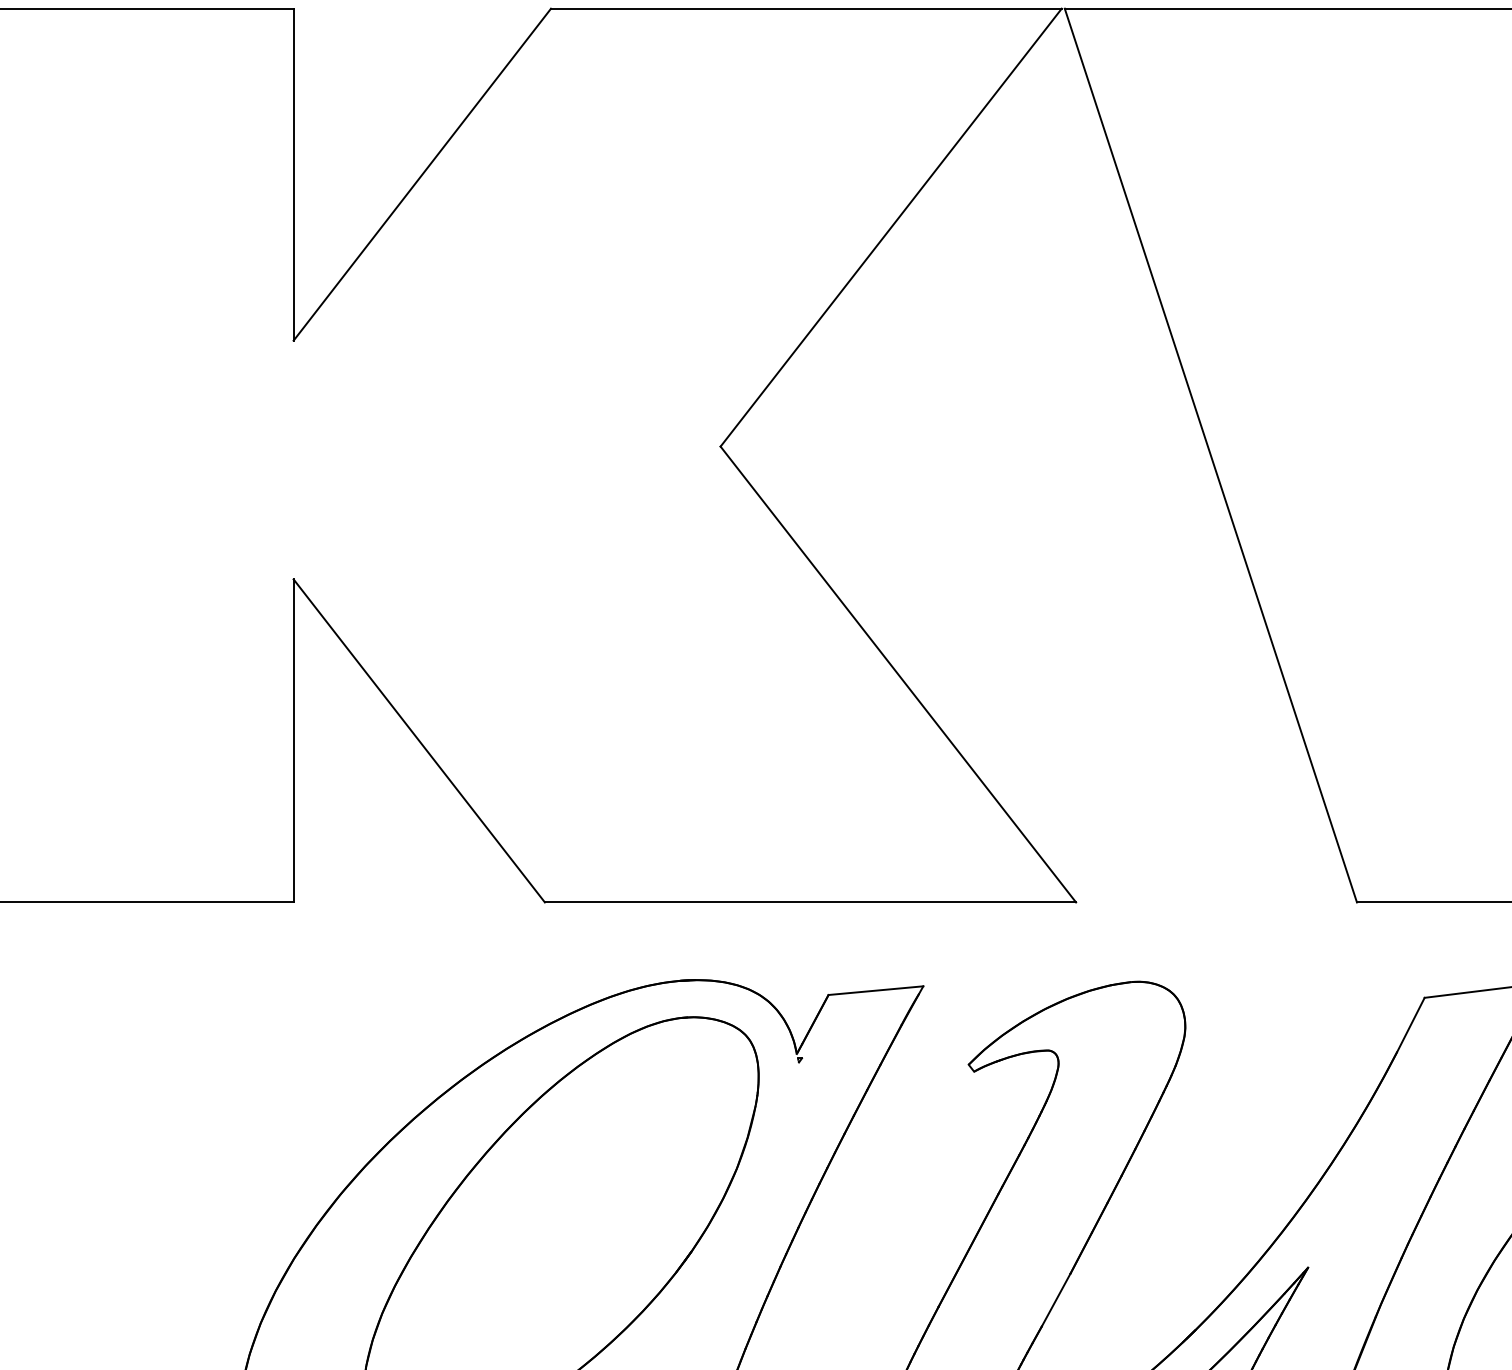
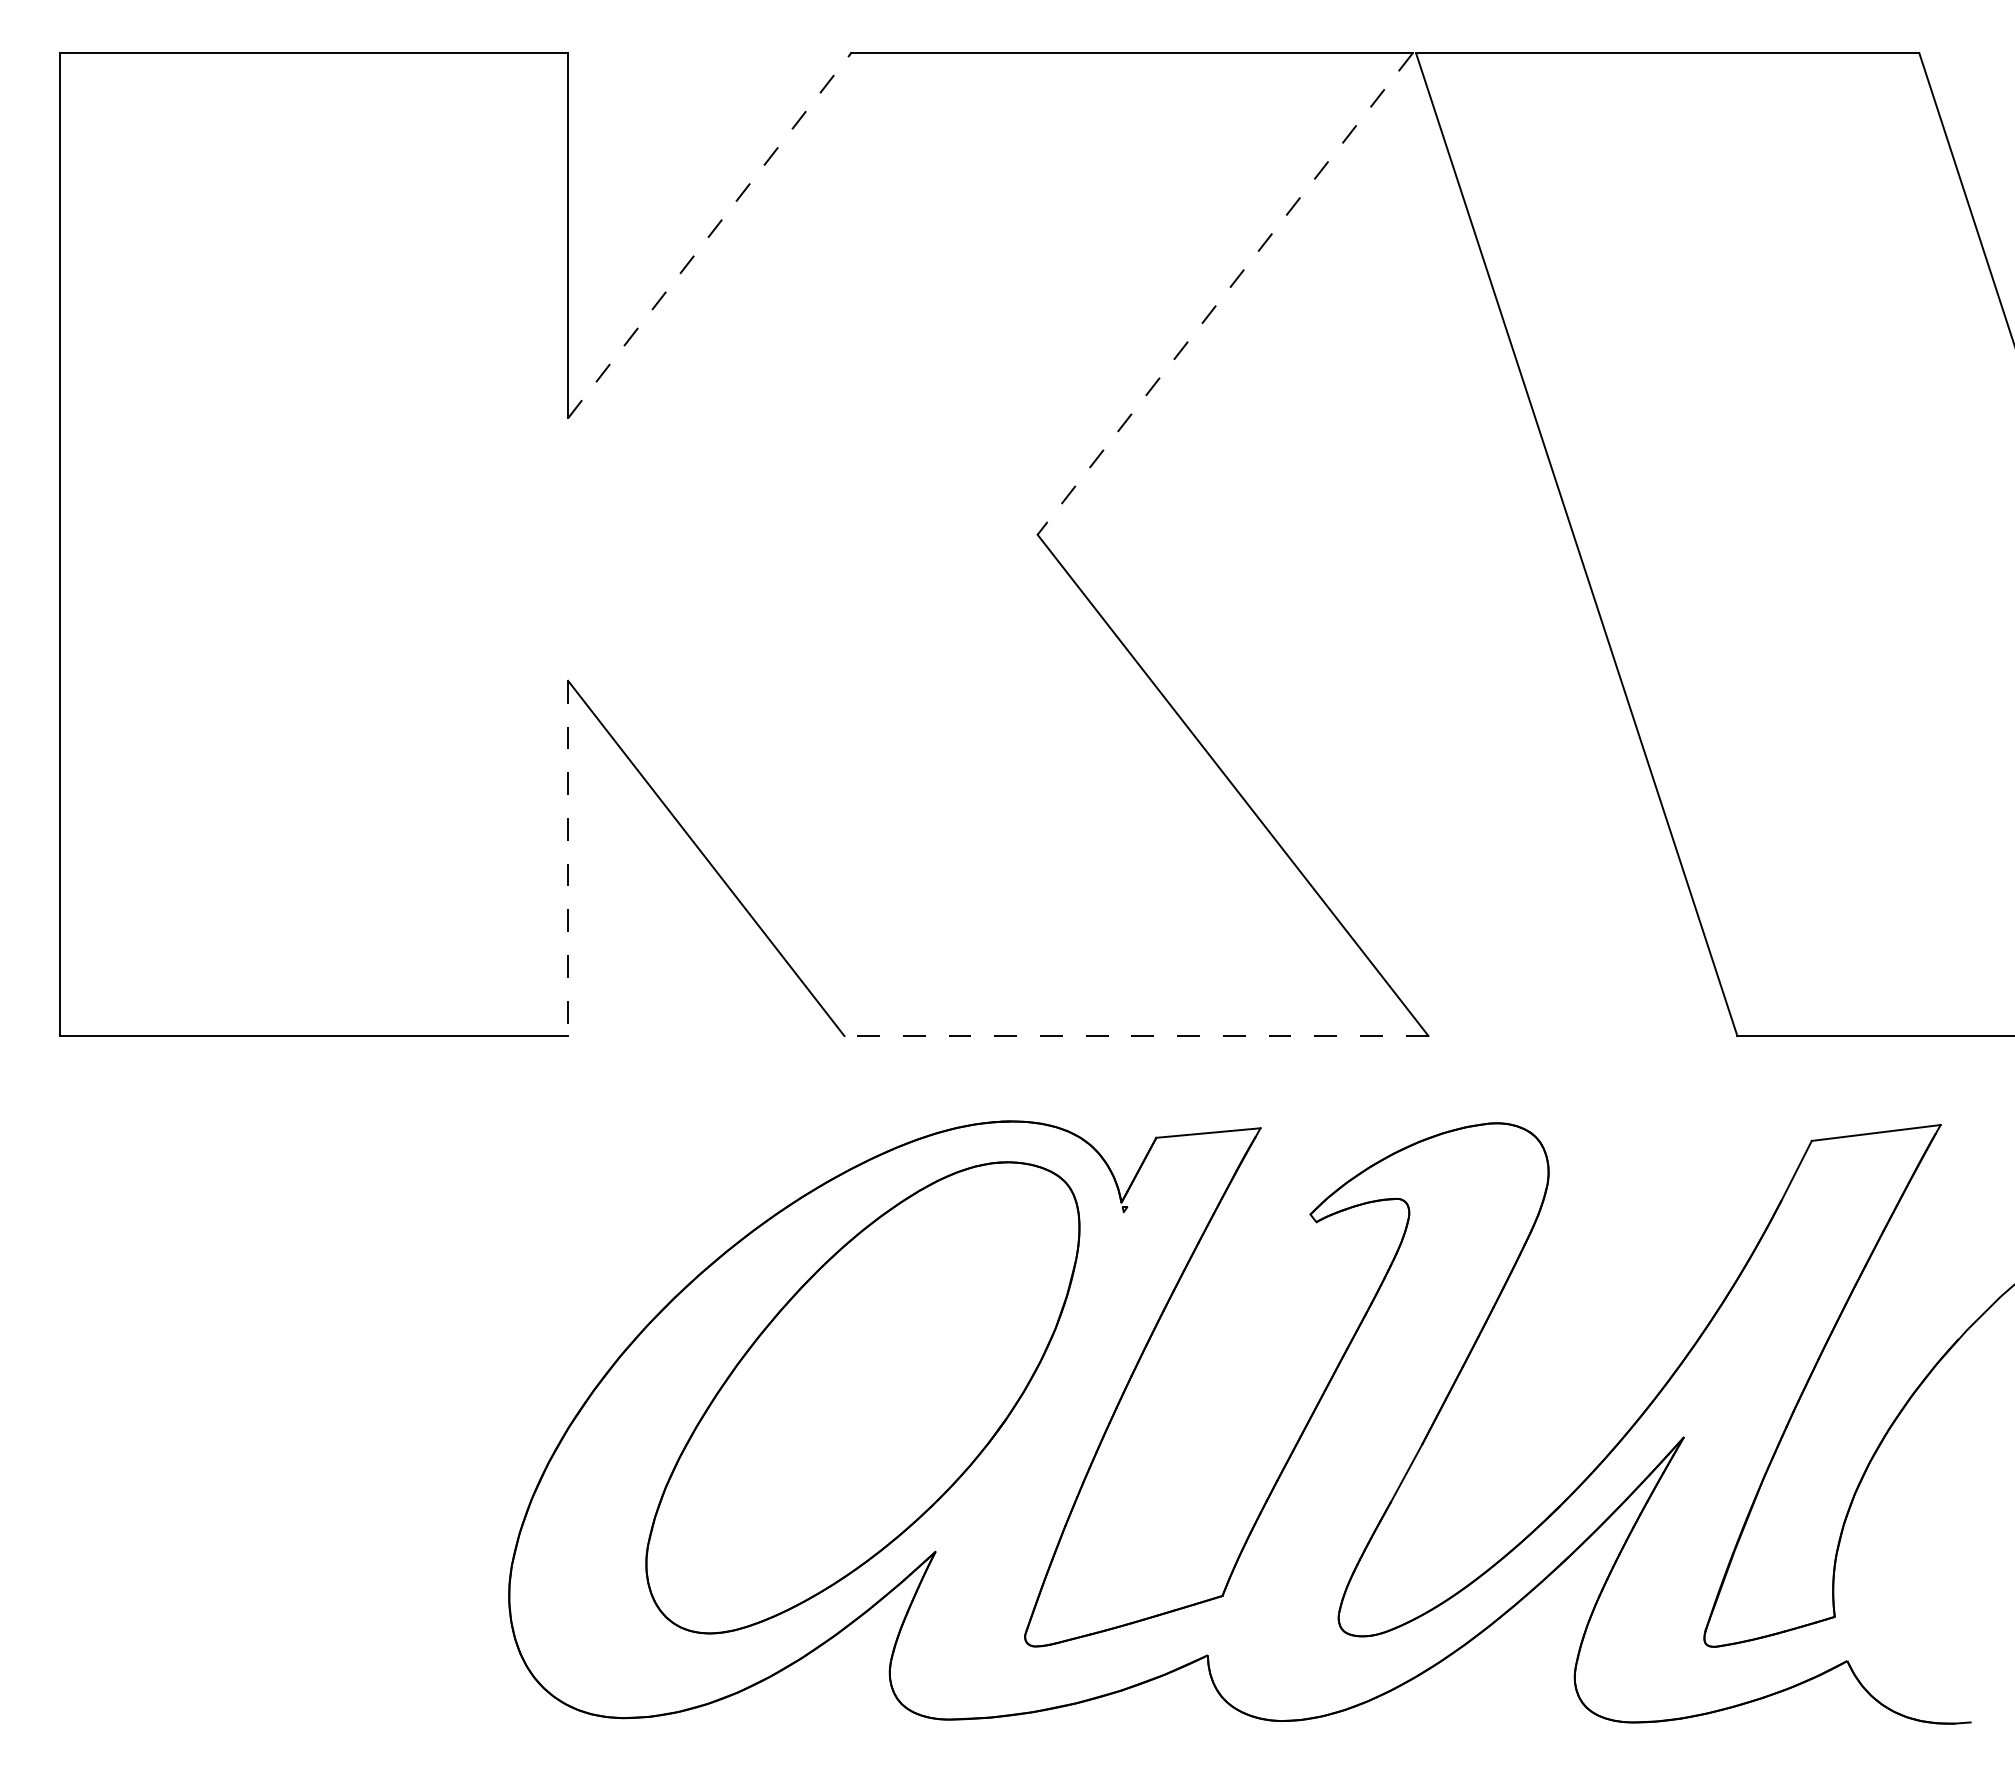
line: (422, 174) -> (709, 235), solid -> dashed
line: (890, 228) -> (1224, 294), solid -> dashed
line: (293, 740) -> (568, 858), solid -> dashed
line: (809, 902) -> (1135, 1036), solid -> dashed

